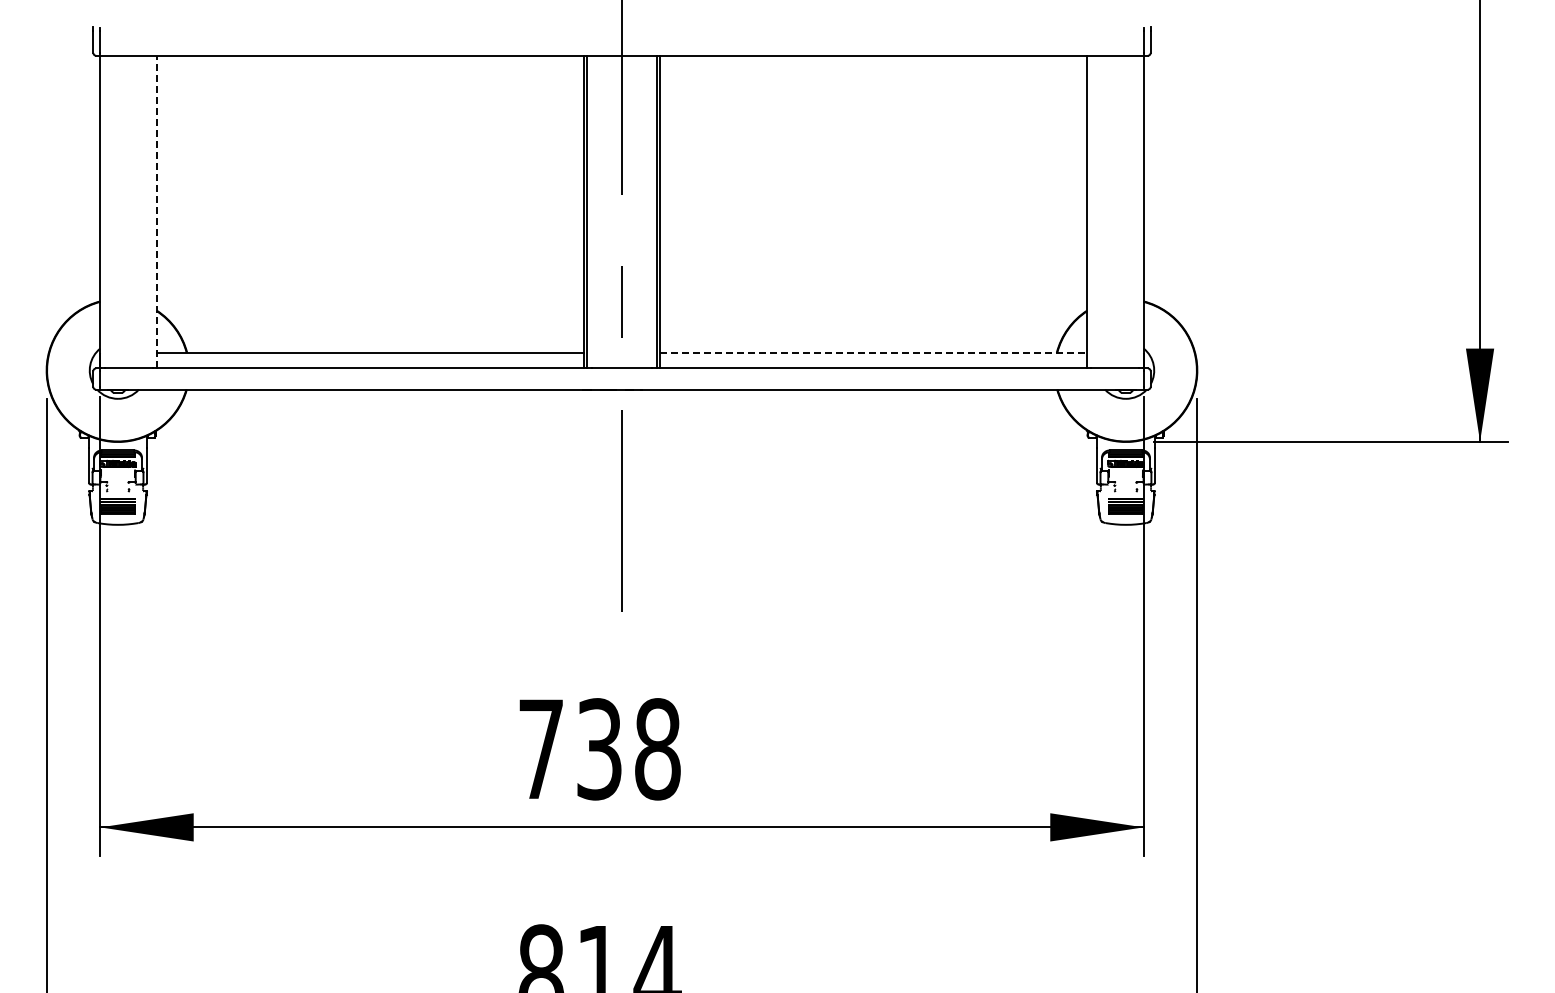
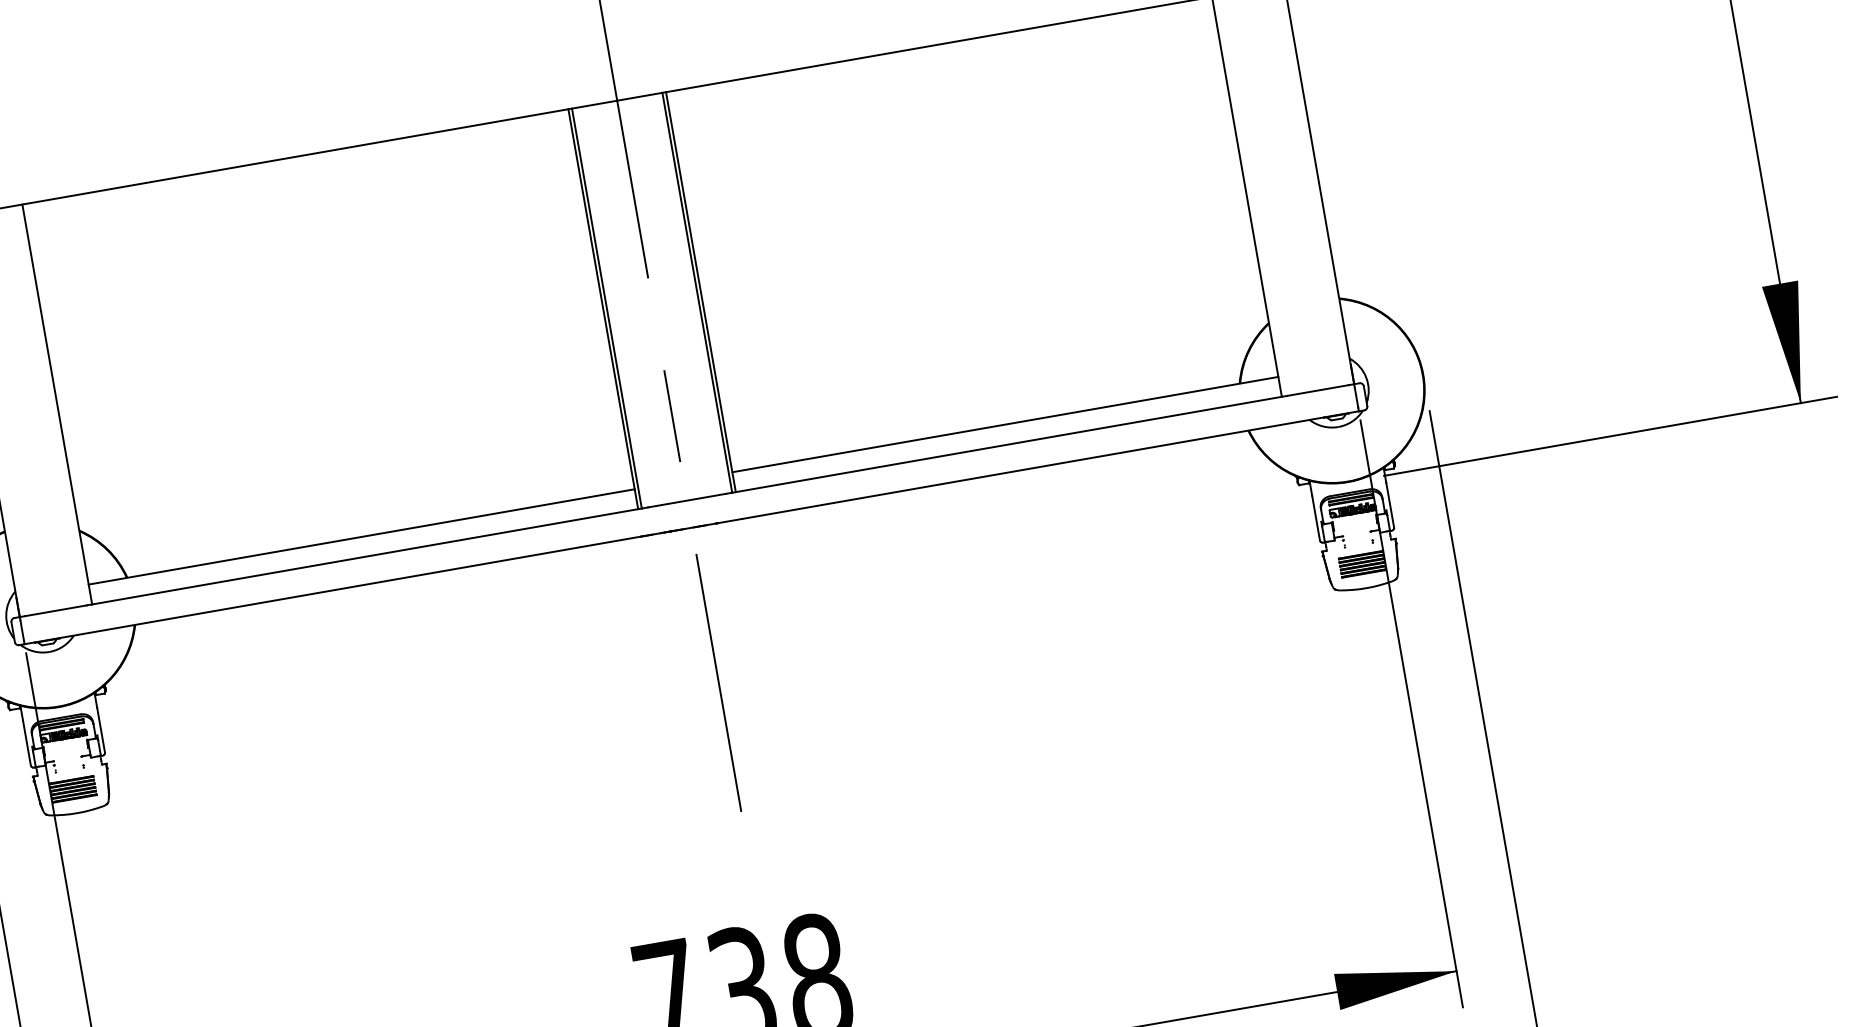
line: (156, 211) -> (56, 403), dashed -> solid
line: (874, 352) -> (1006, 423), dashed -> solid

